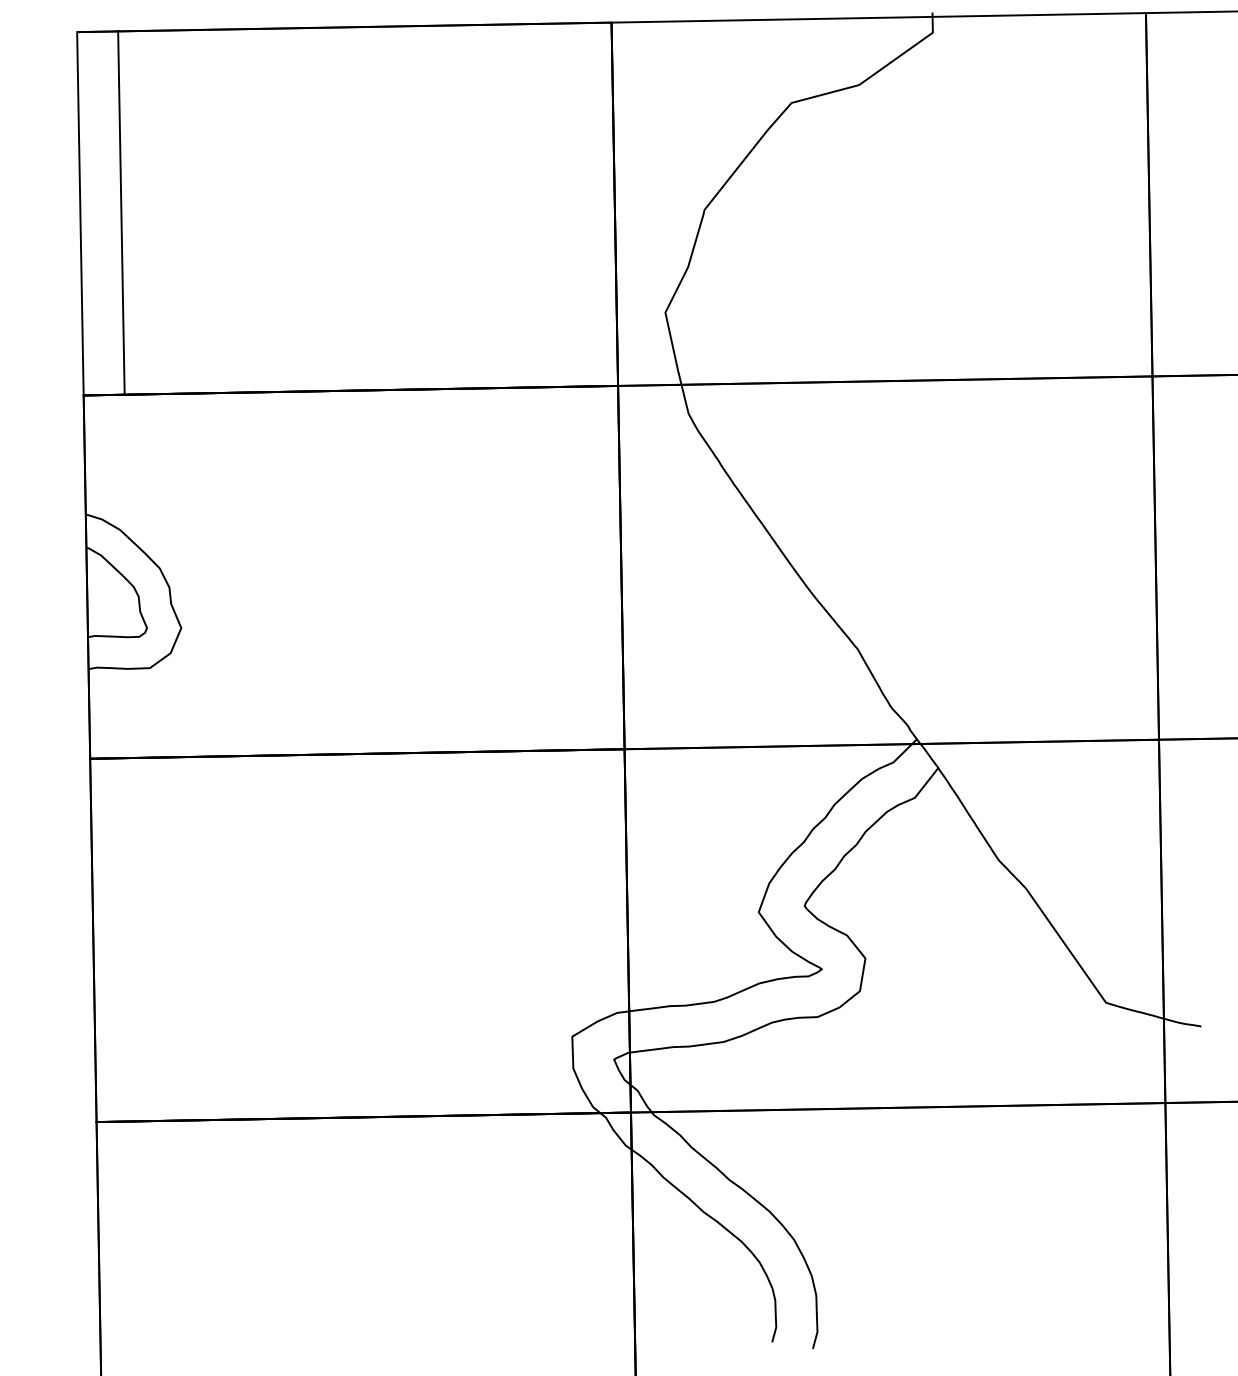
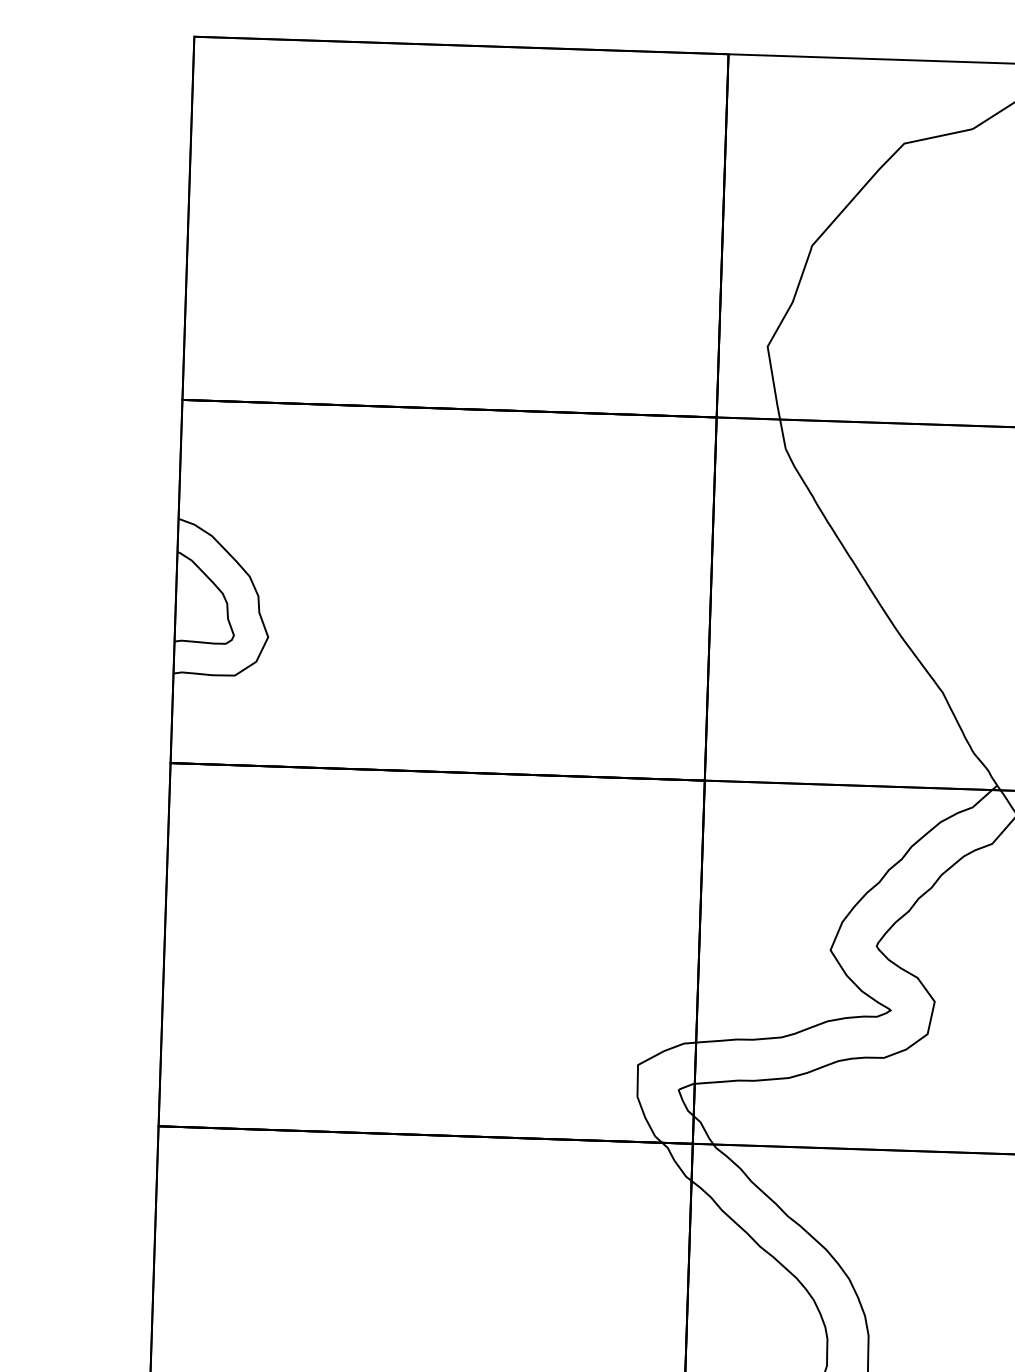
line: (121, 212) -> (188, 218), moved

